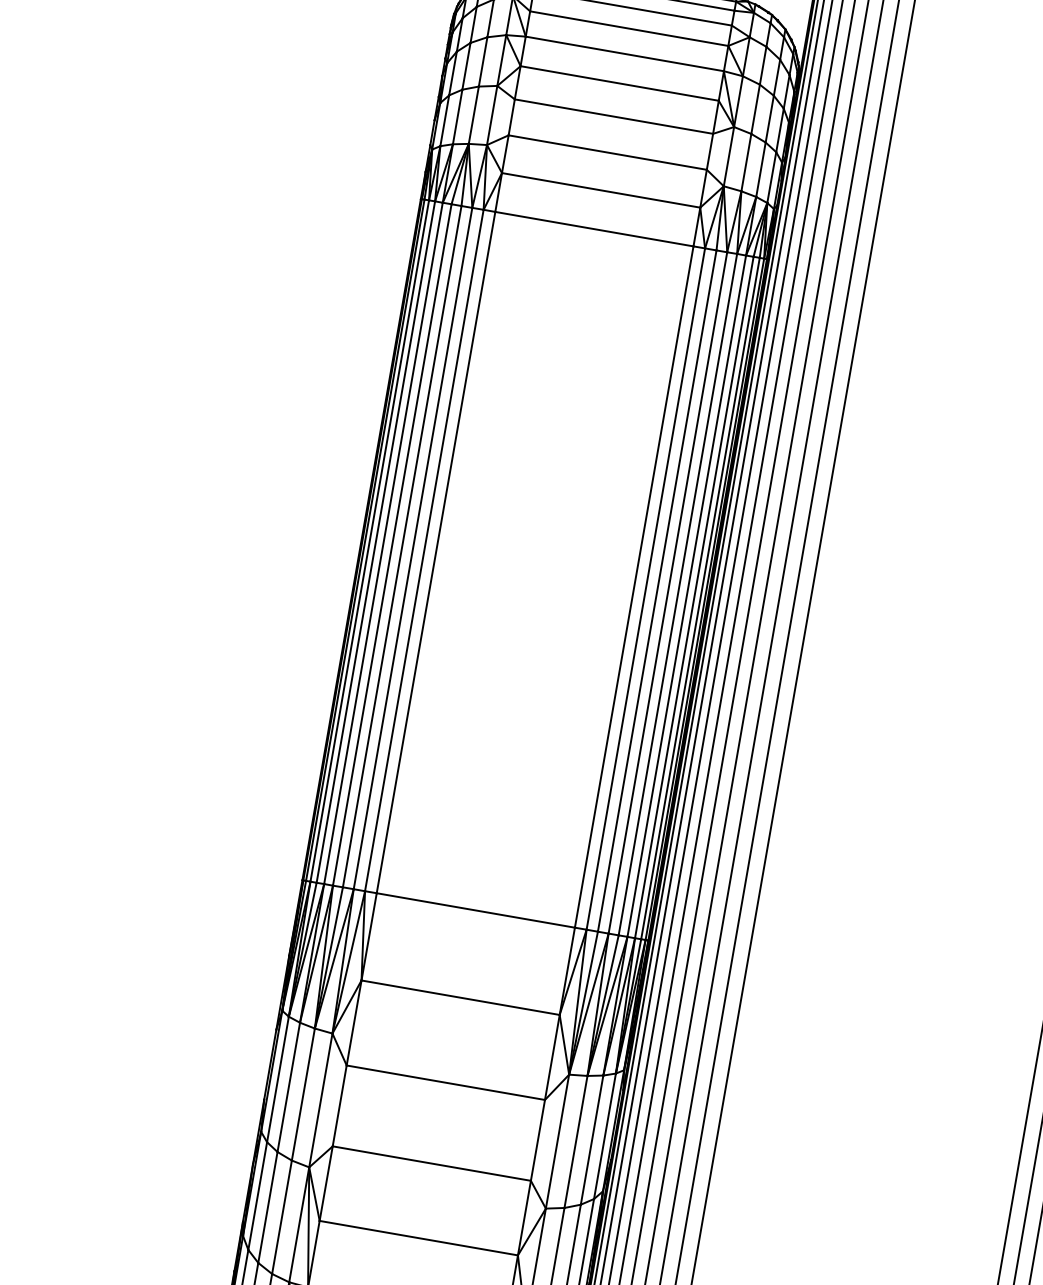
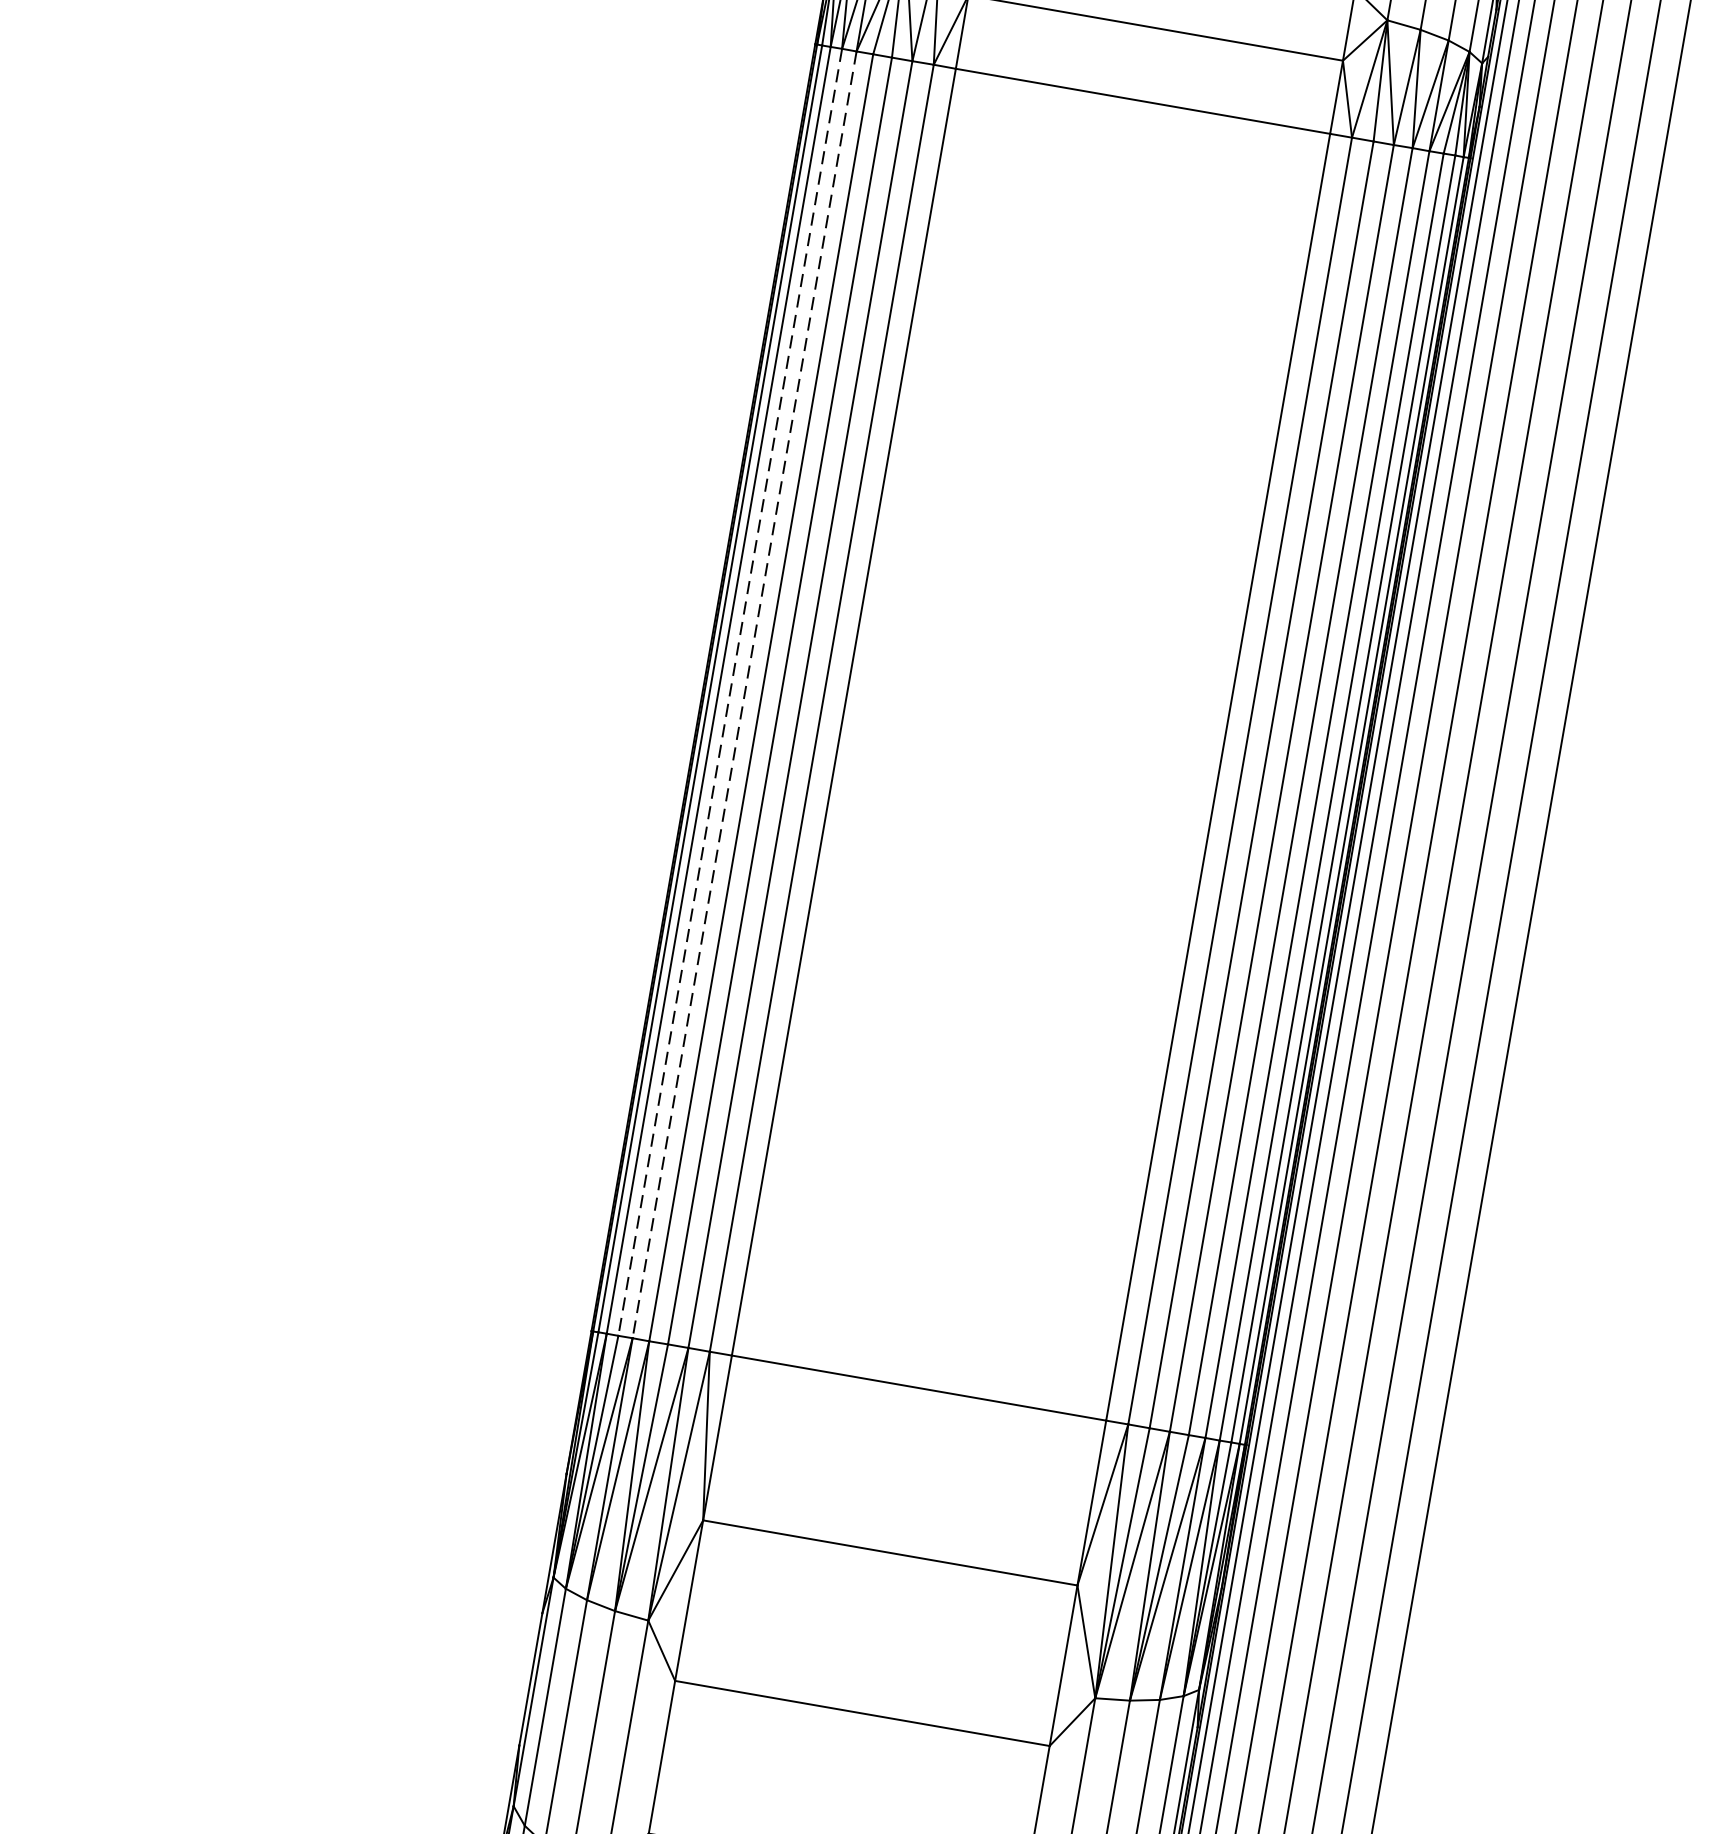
line: (375, 542) -> (729, 693), solid -> dashed
line: (383, 543) -> (744, 695), solid -> dashed

